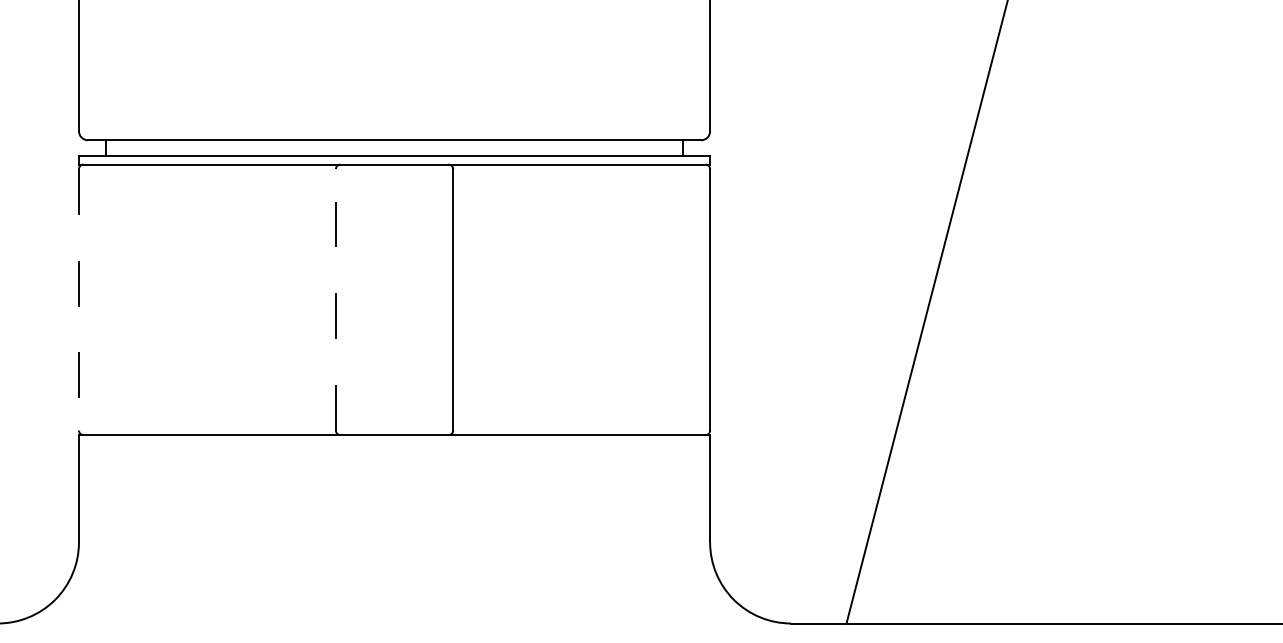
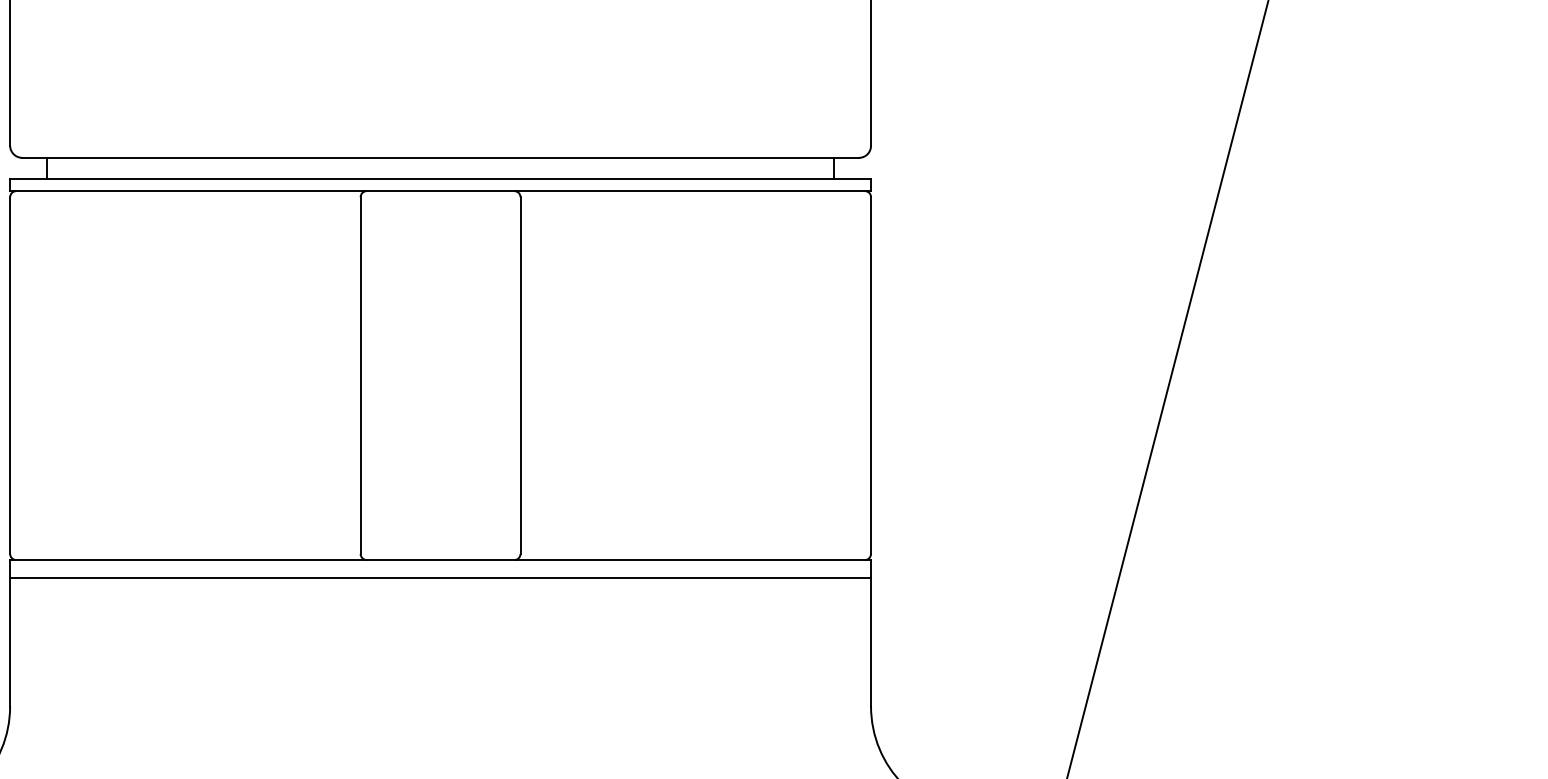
line: (78, 299) -> (9, 375), dashed -> solid
line: (335, 299) -> (360, 375), dashed -> solid
line: (394, 448) -> (440, 578), added

